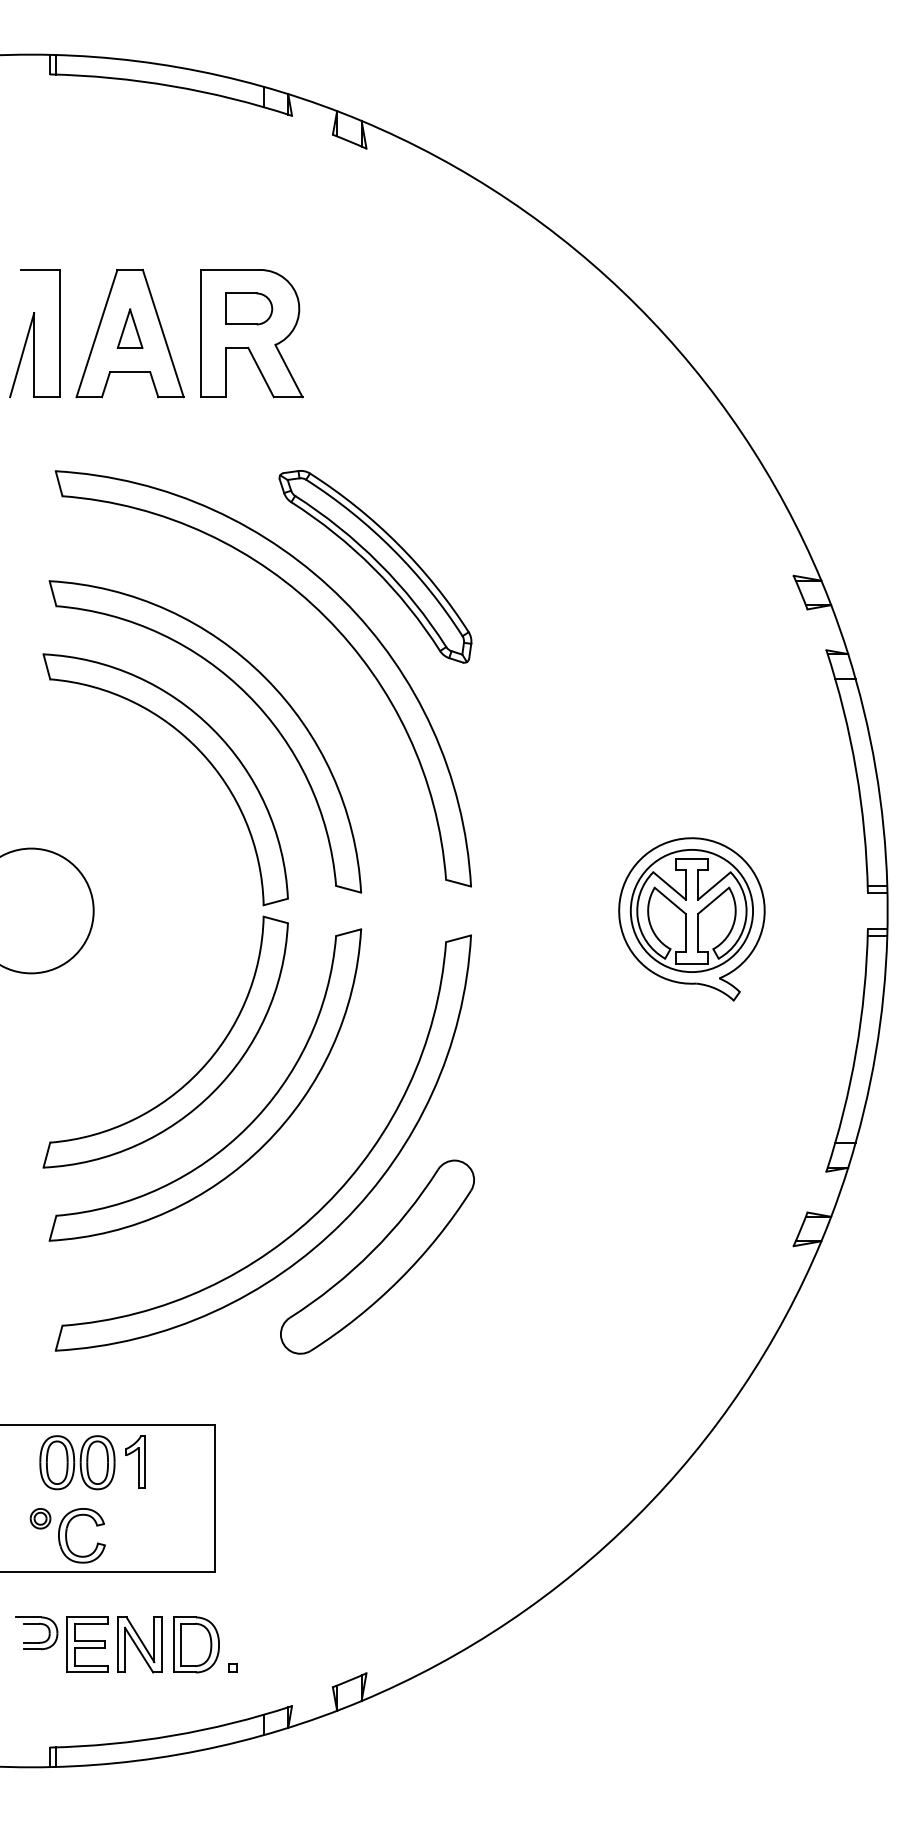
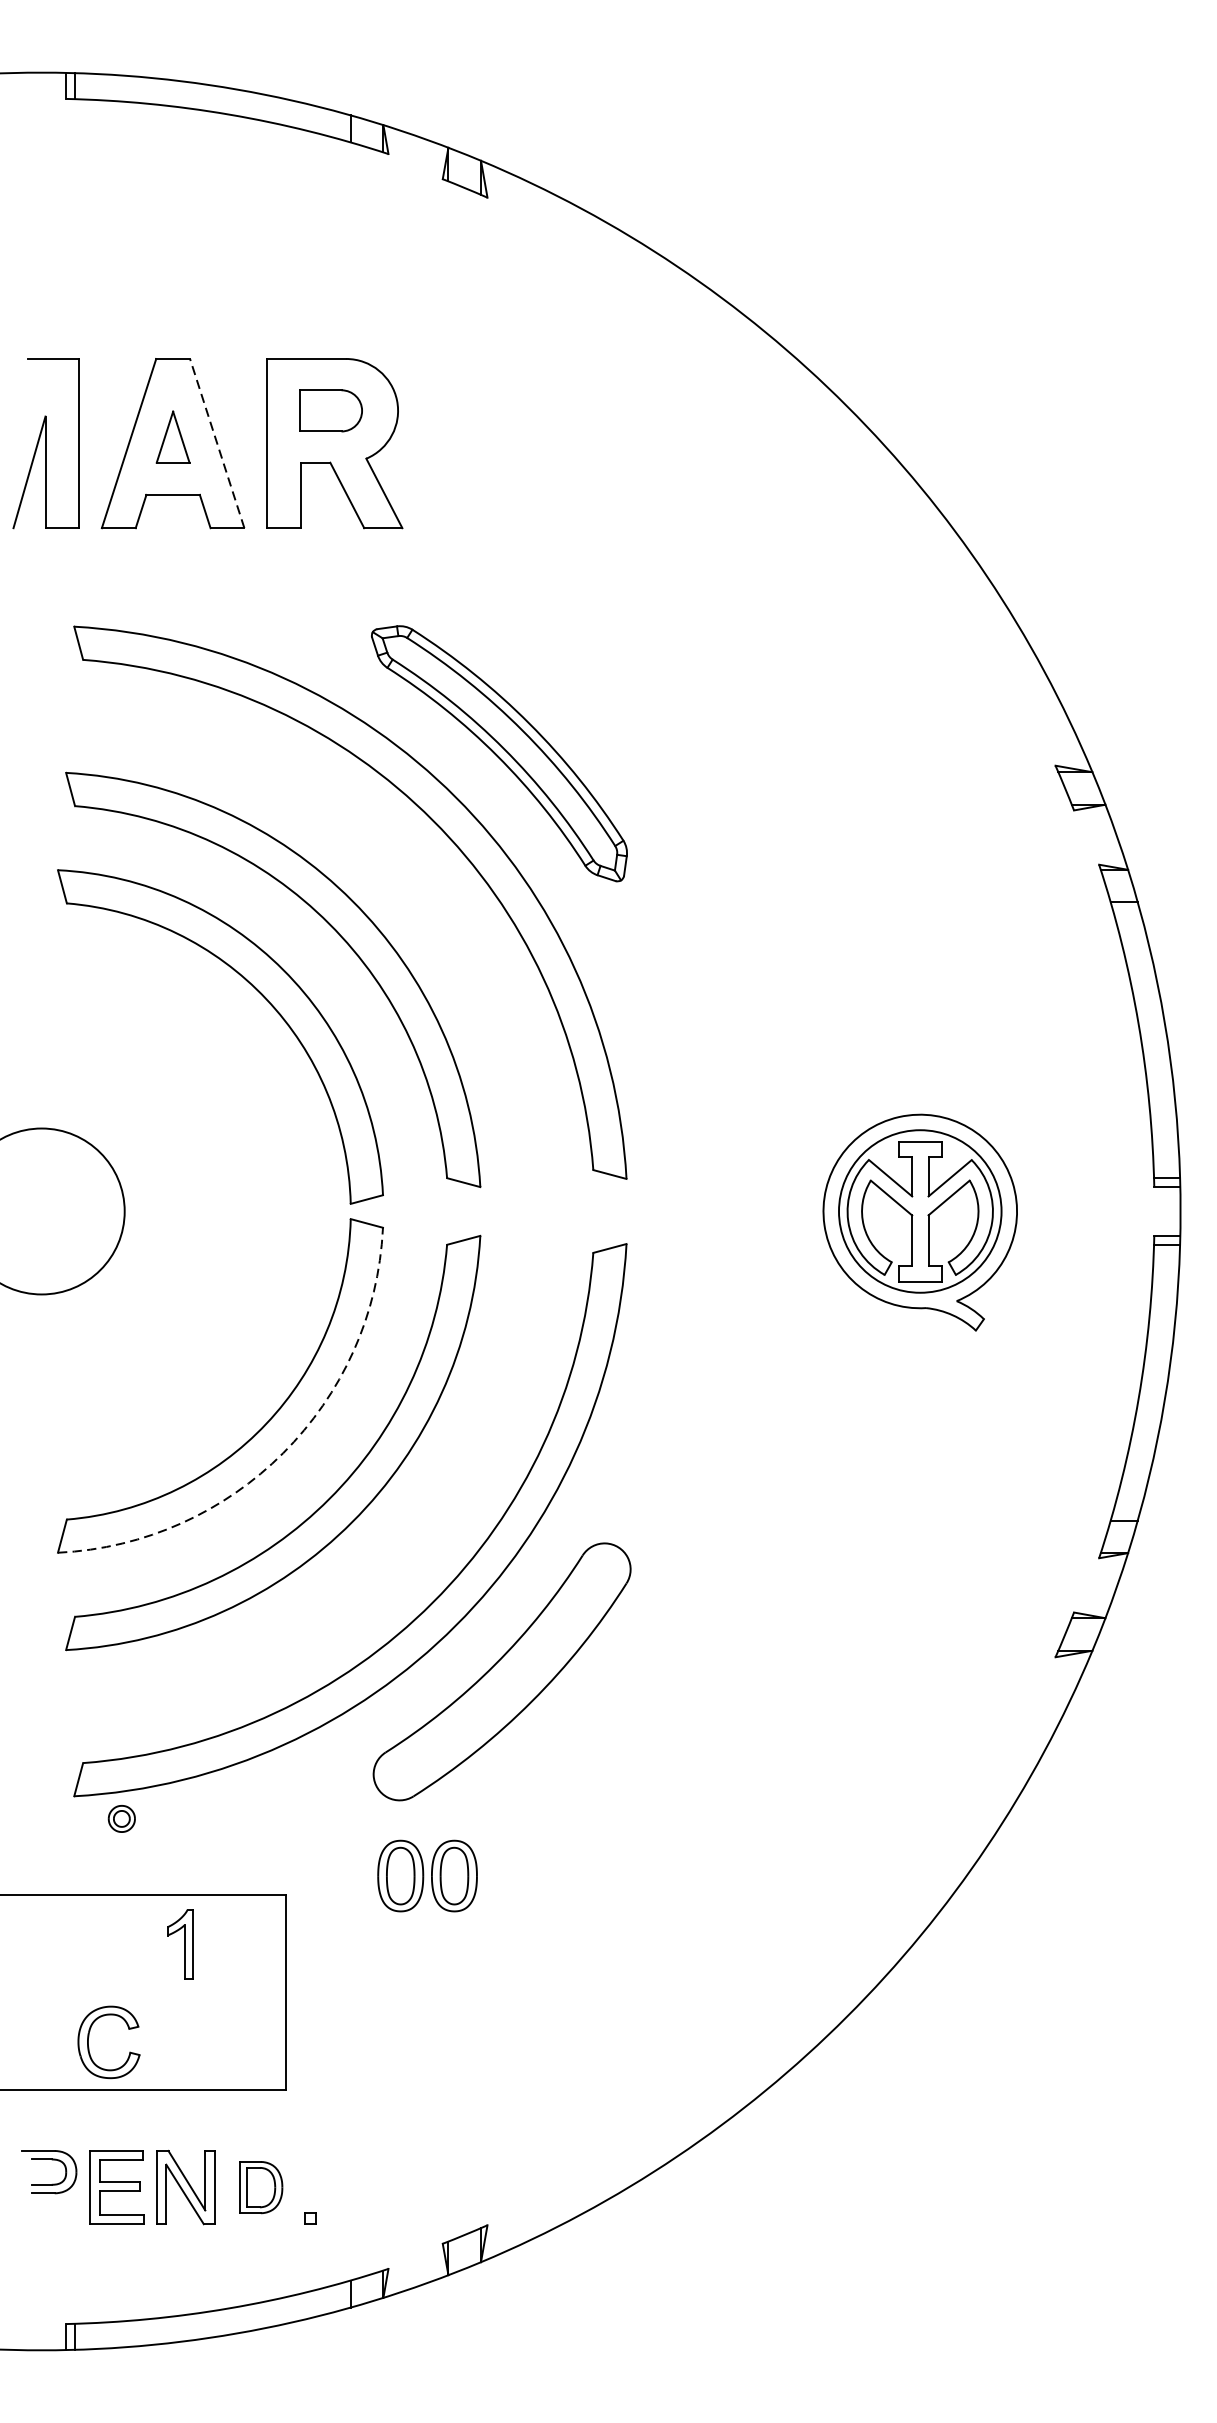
line: (163, 333) -> (217, 443), solid -> dashed
arc: (212, 1092) -> (282, 1452), solid -> dashed
part: (77, 1462) -> (427, 1875), moved
part: (40, 1518) -> (121, 1818), moved
part: (196, 1644) -> (261, 2186), size x0.7

